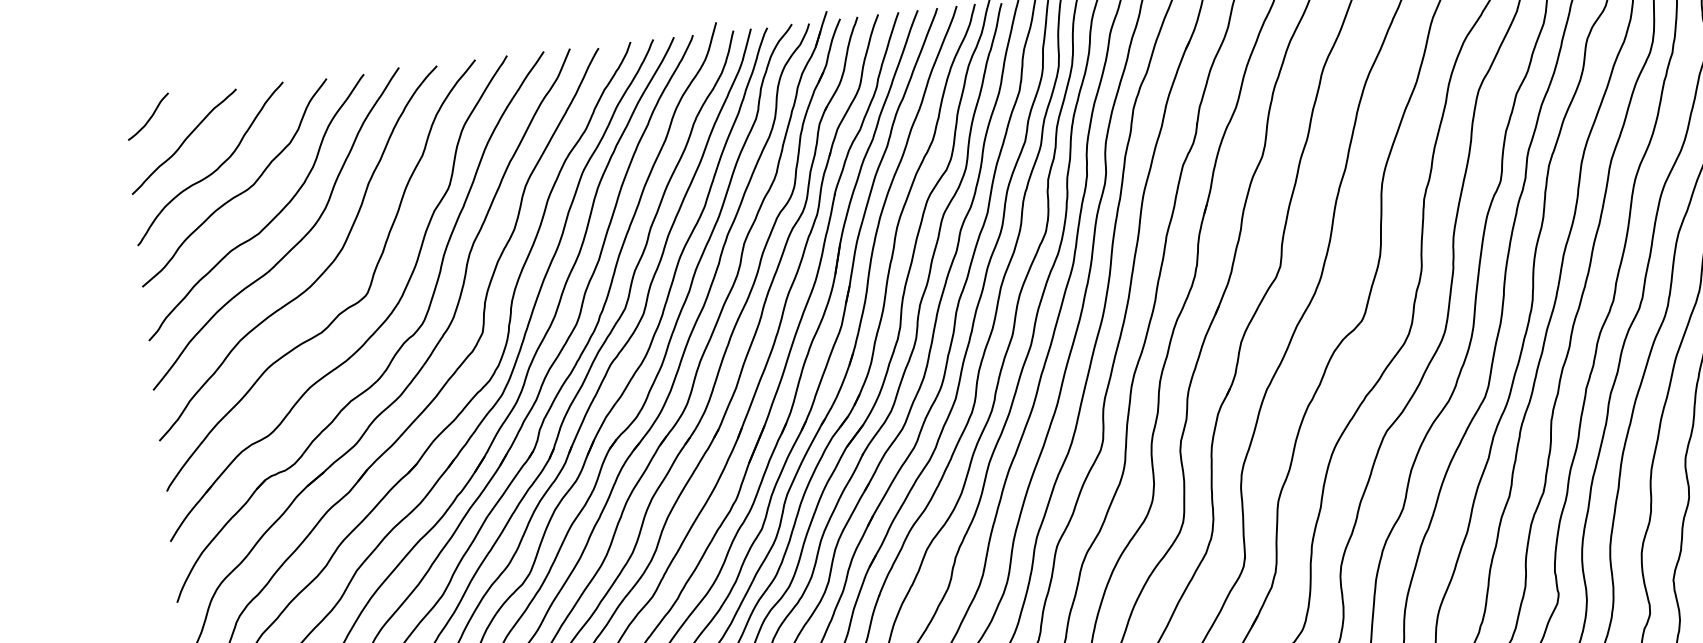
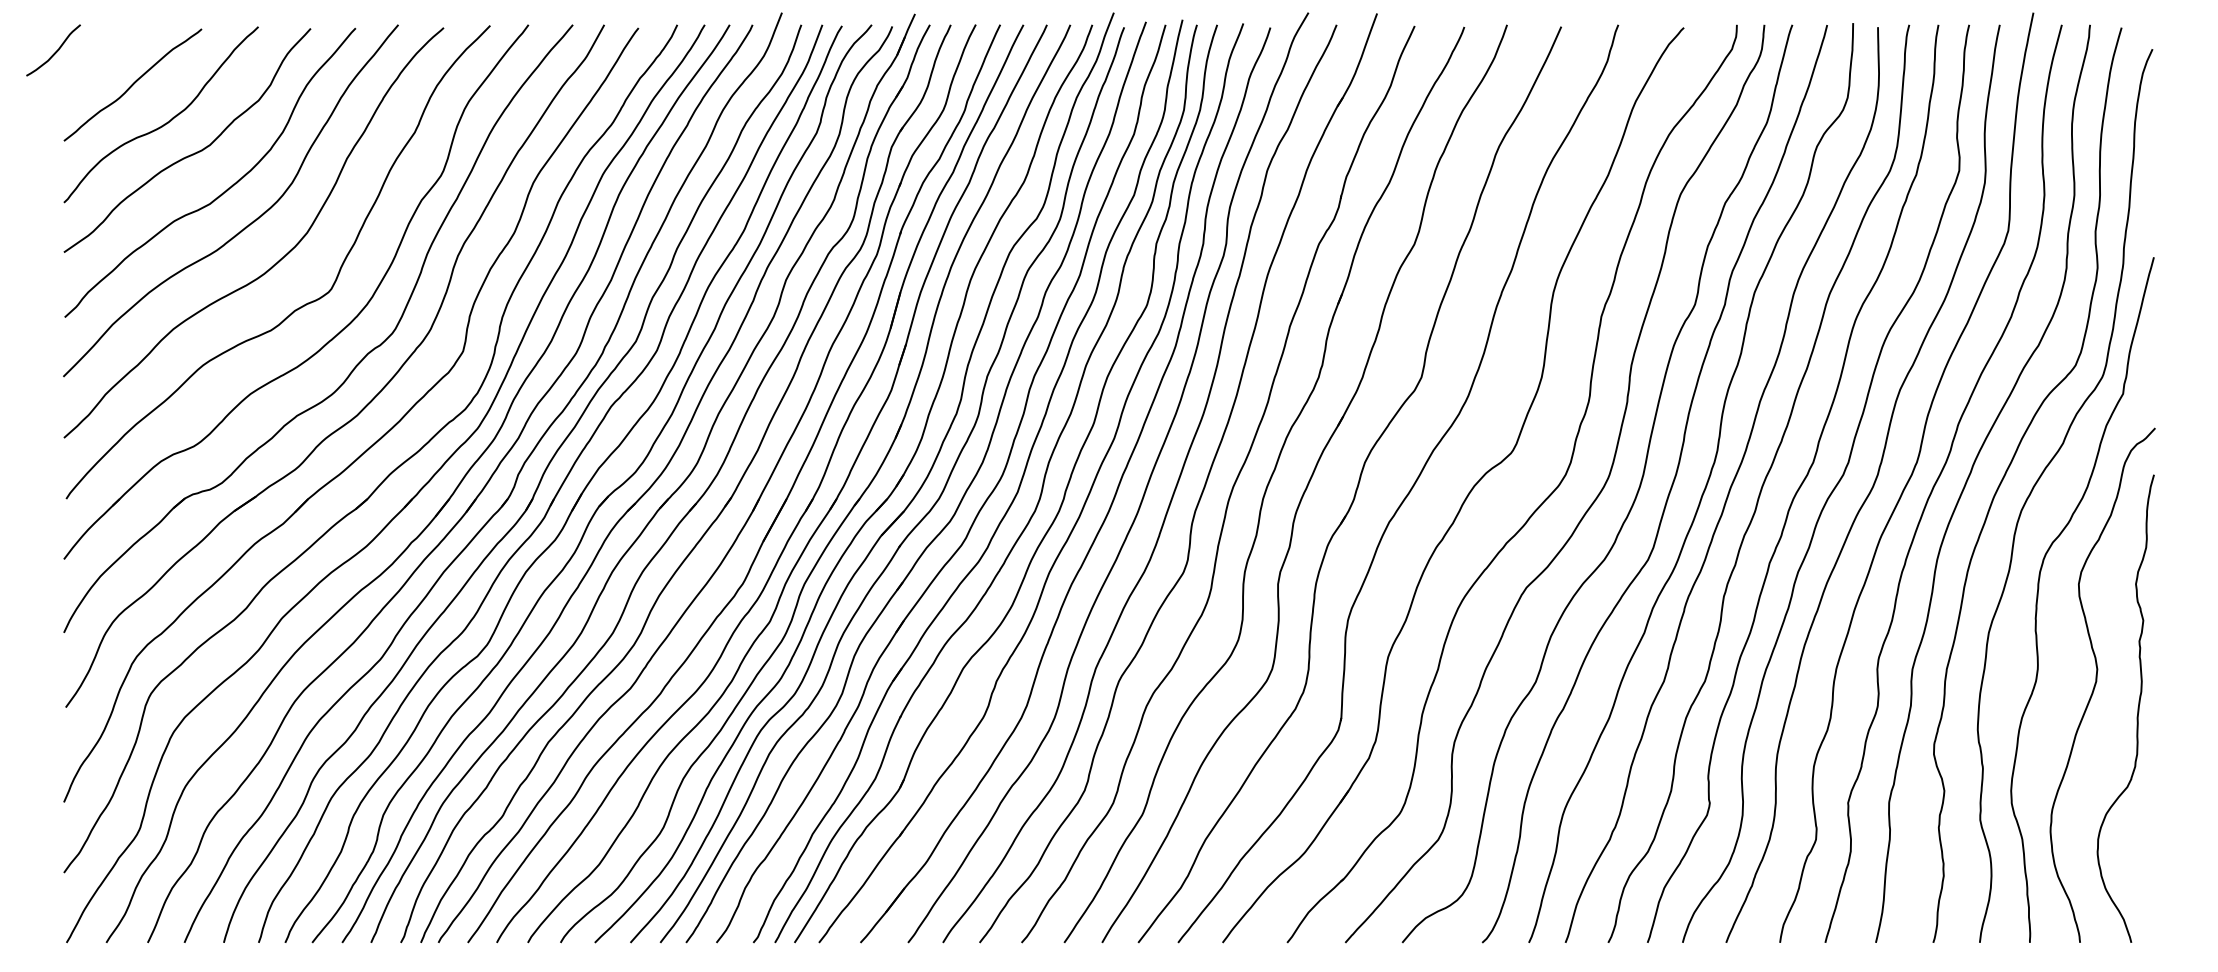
curve: (150, 117) -> (55, 51), moved

